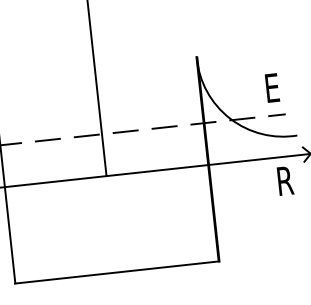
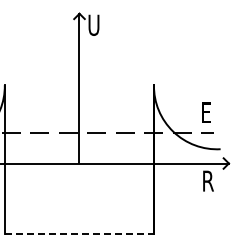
line: (117, 272) -> (79, 234), solid -> dashed

